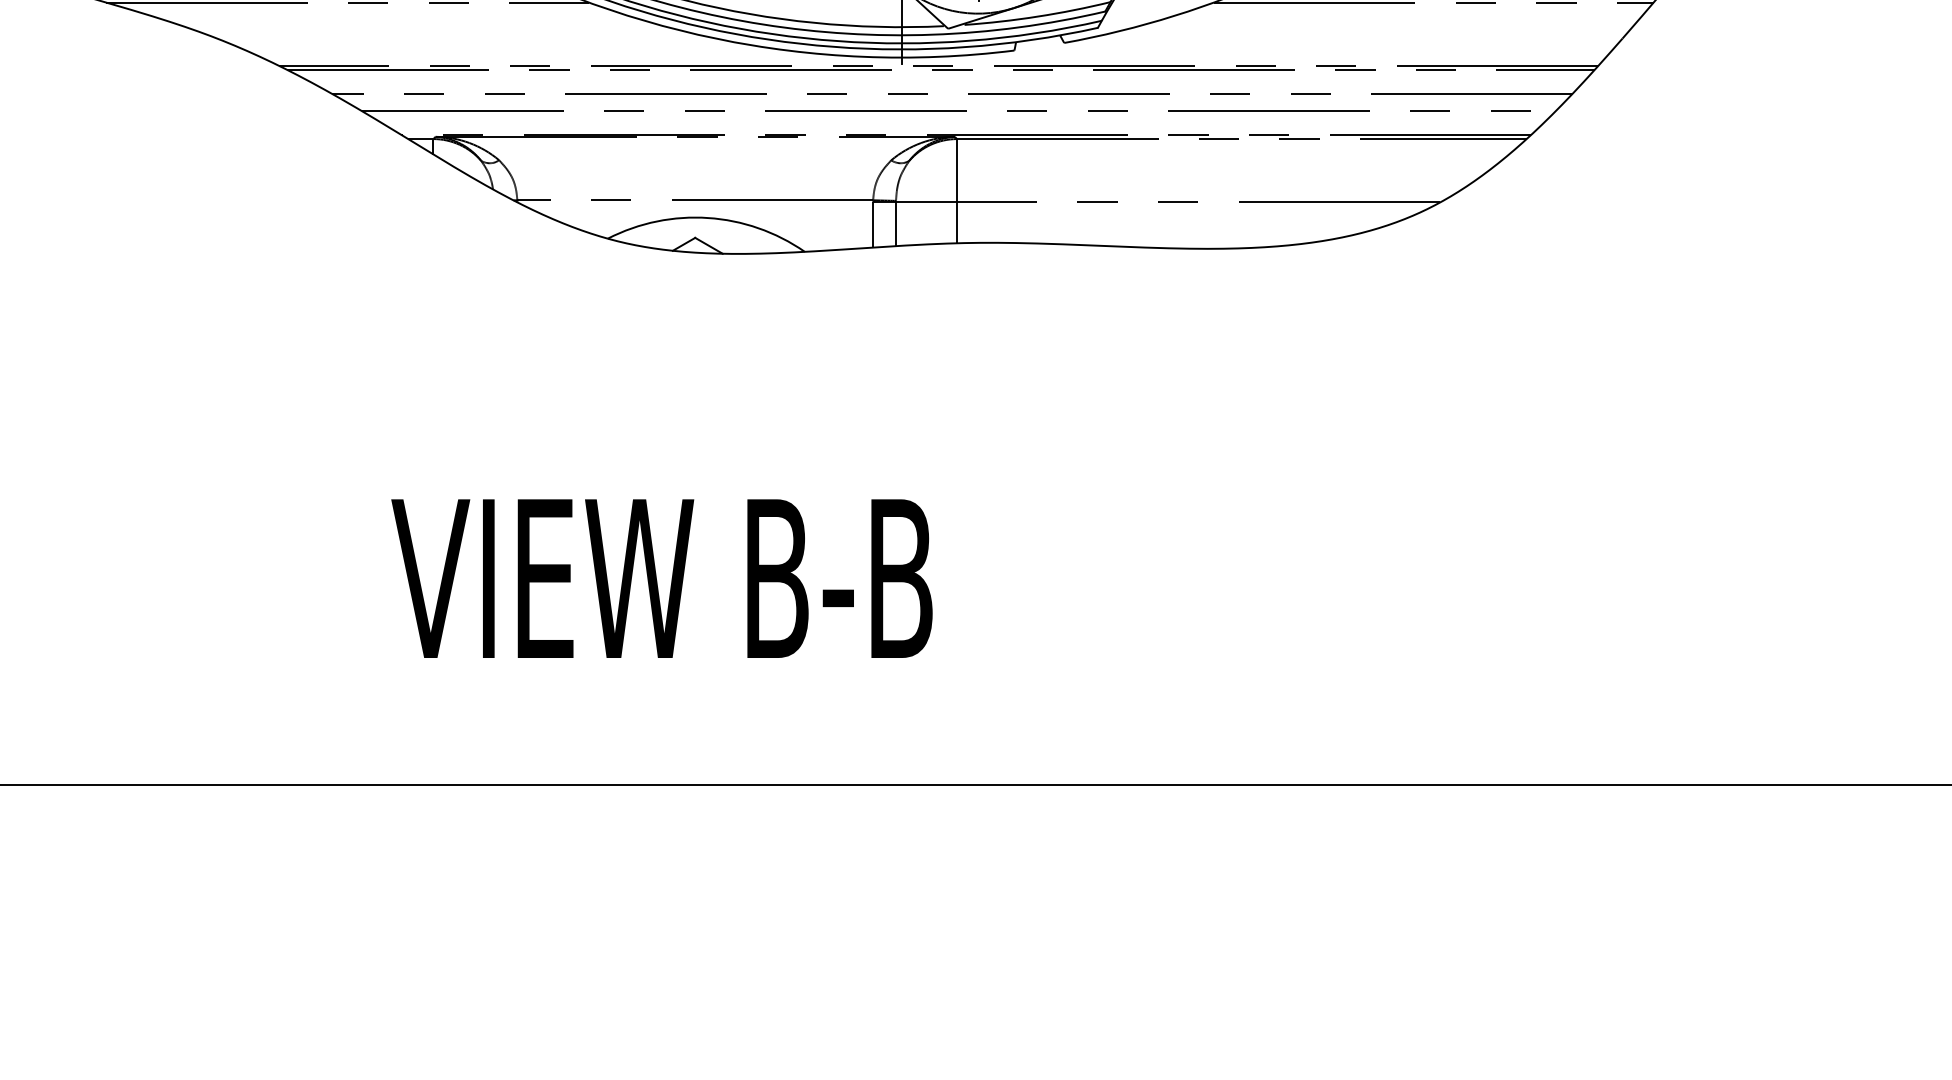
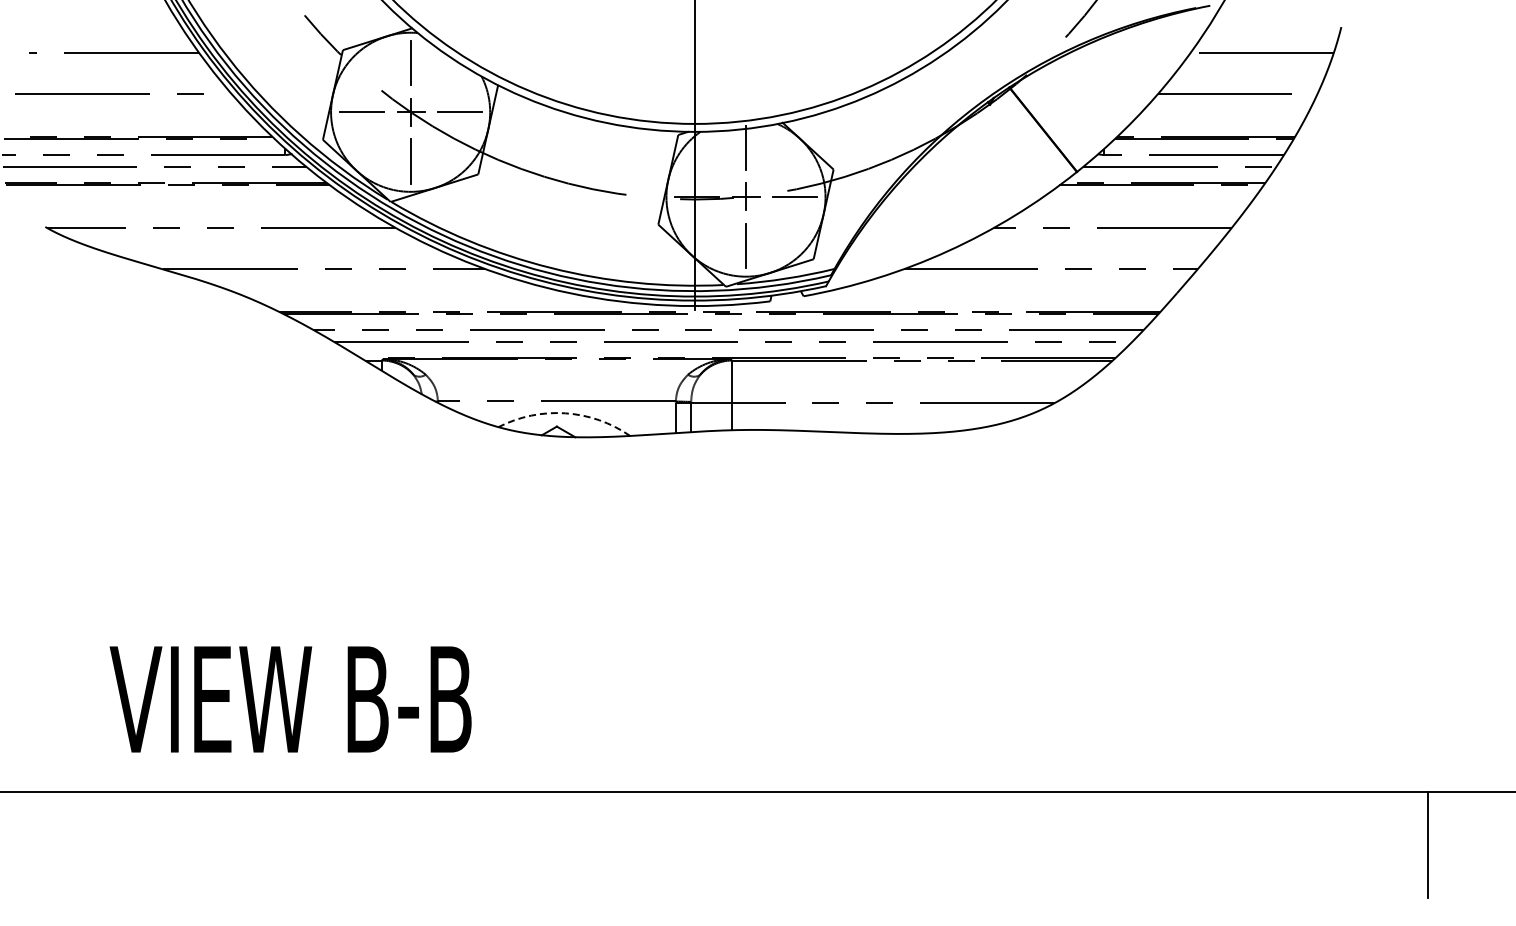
arc: (708, 218) -> (565, 413), solid -> dashed
text: (661, 578) -> (290, 699), moved

